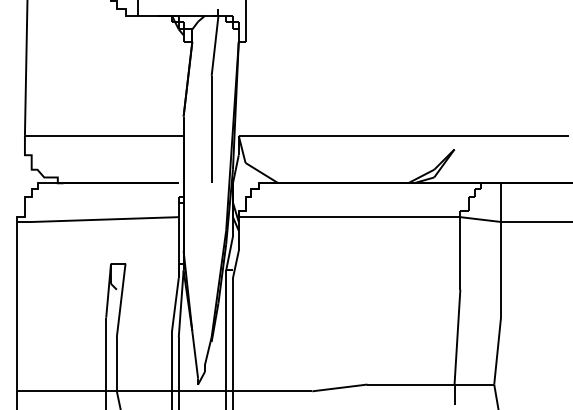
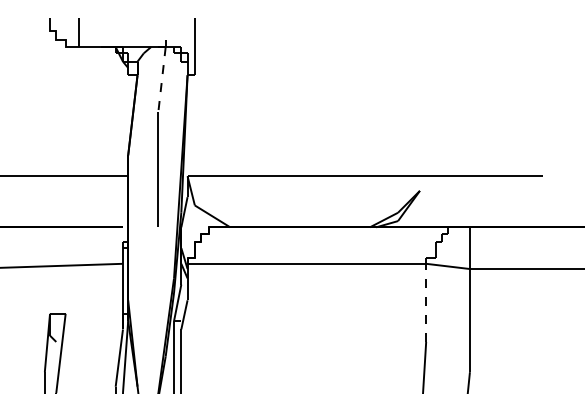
line: (215, 46) -> (162, 80), solid -> dashed
line: (460, 252) -> (426, 301), solid -> dashed

